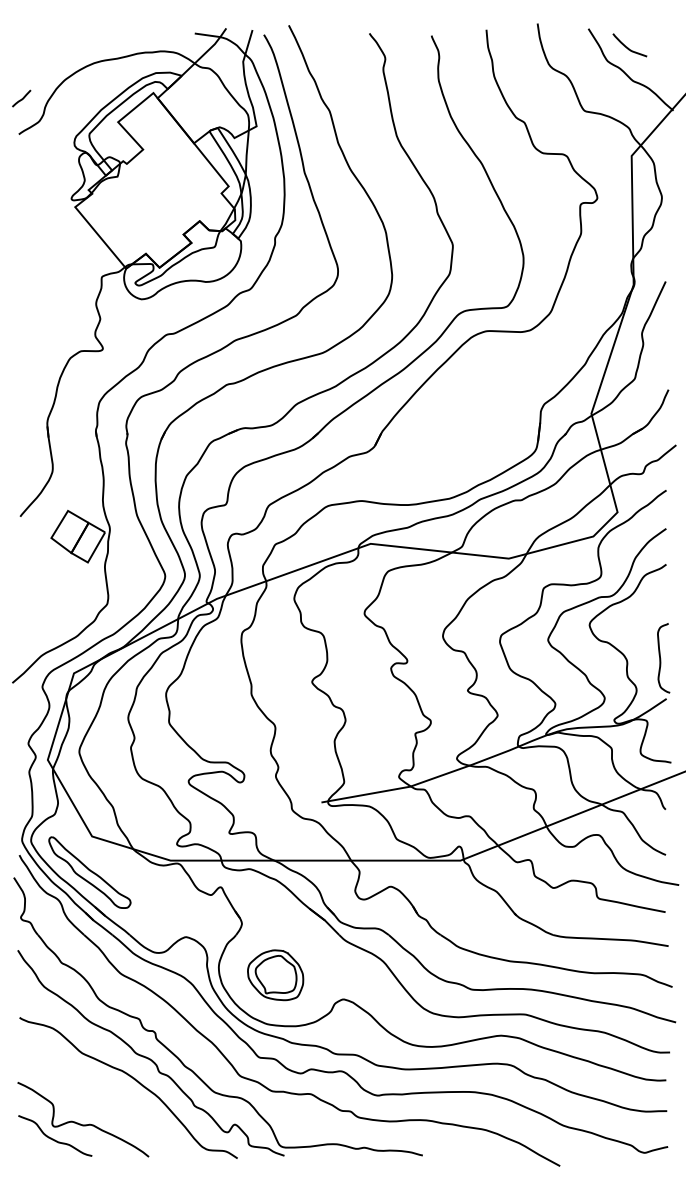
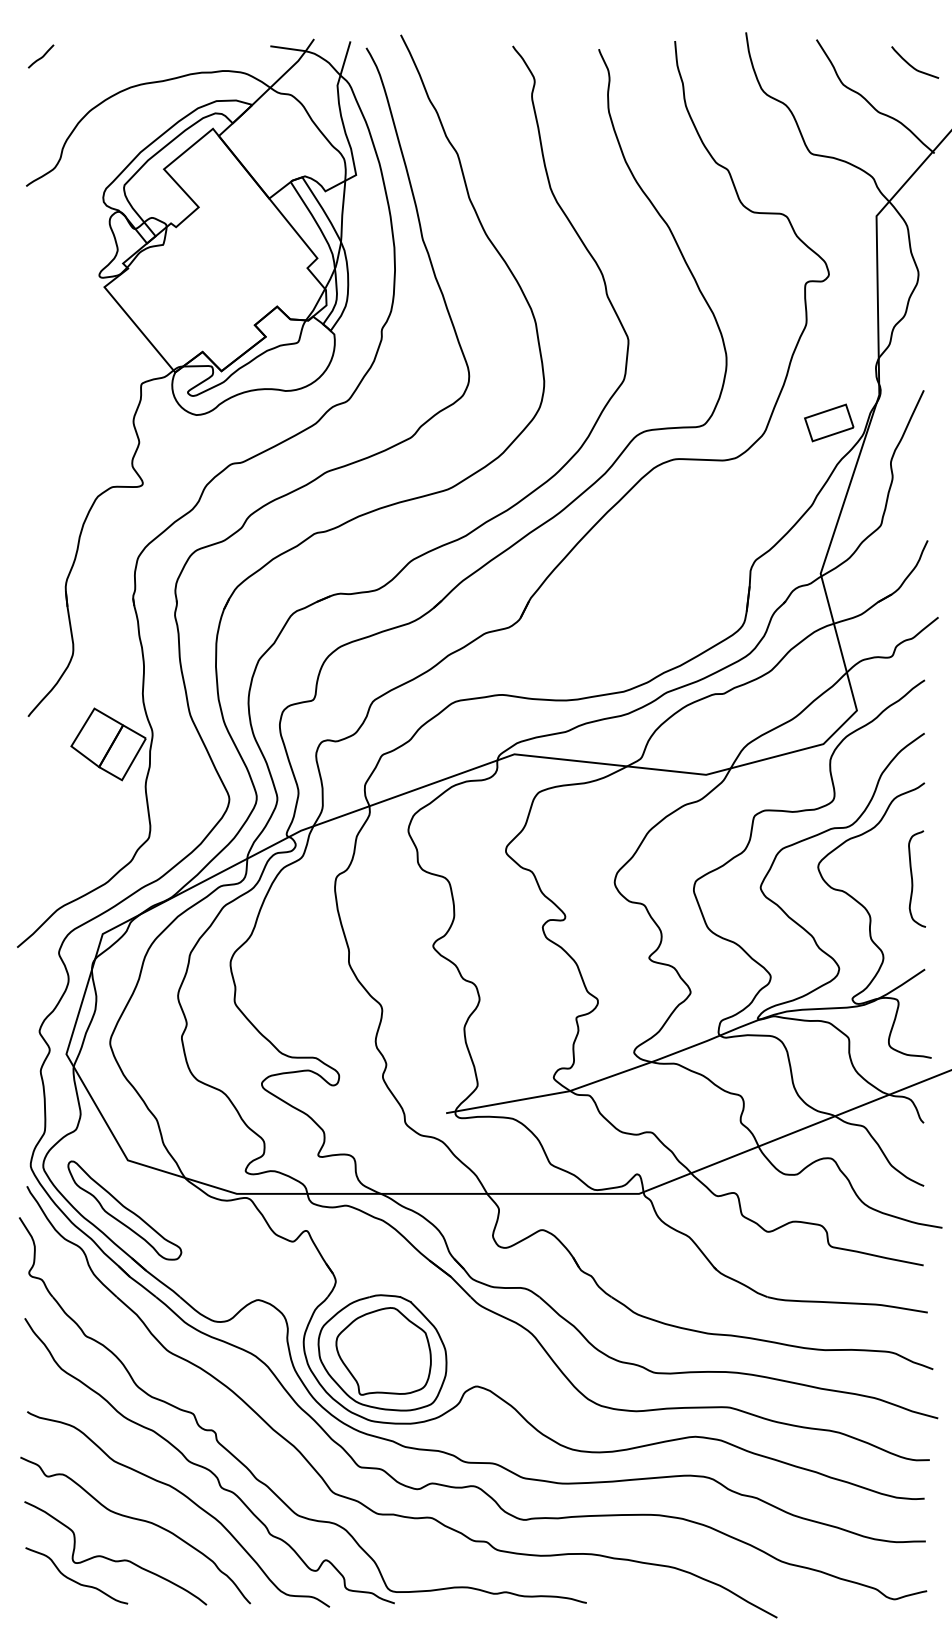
curve: (628, 47) -> (912, 65), moved
curve: (21, 98) -> (41, 56), moved
part: (597, 304) -> (829, 422), added
curve: (661, 659) -> (913, 880), moved
part: (275, 974) -> (382, 1352), size x1.67
curve: (99, 1096) -> (137, 1520), added

